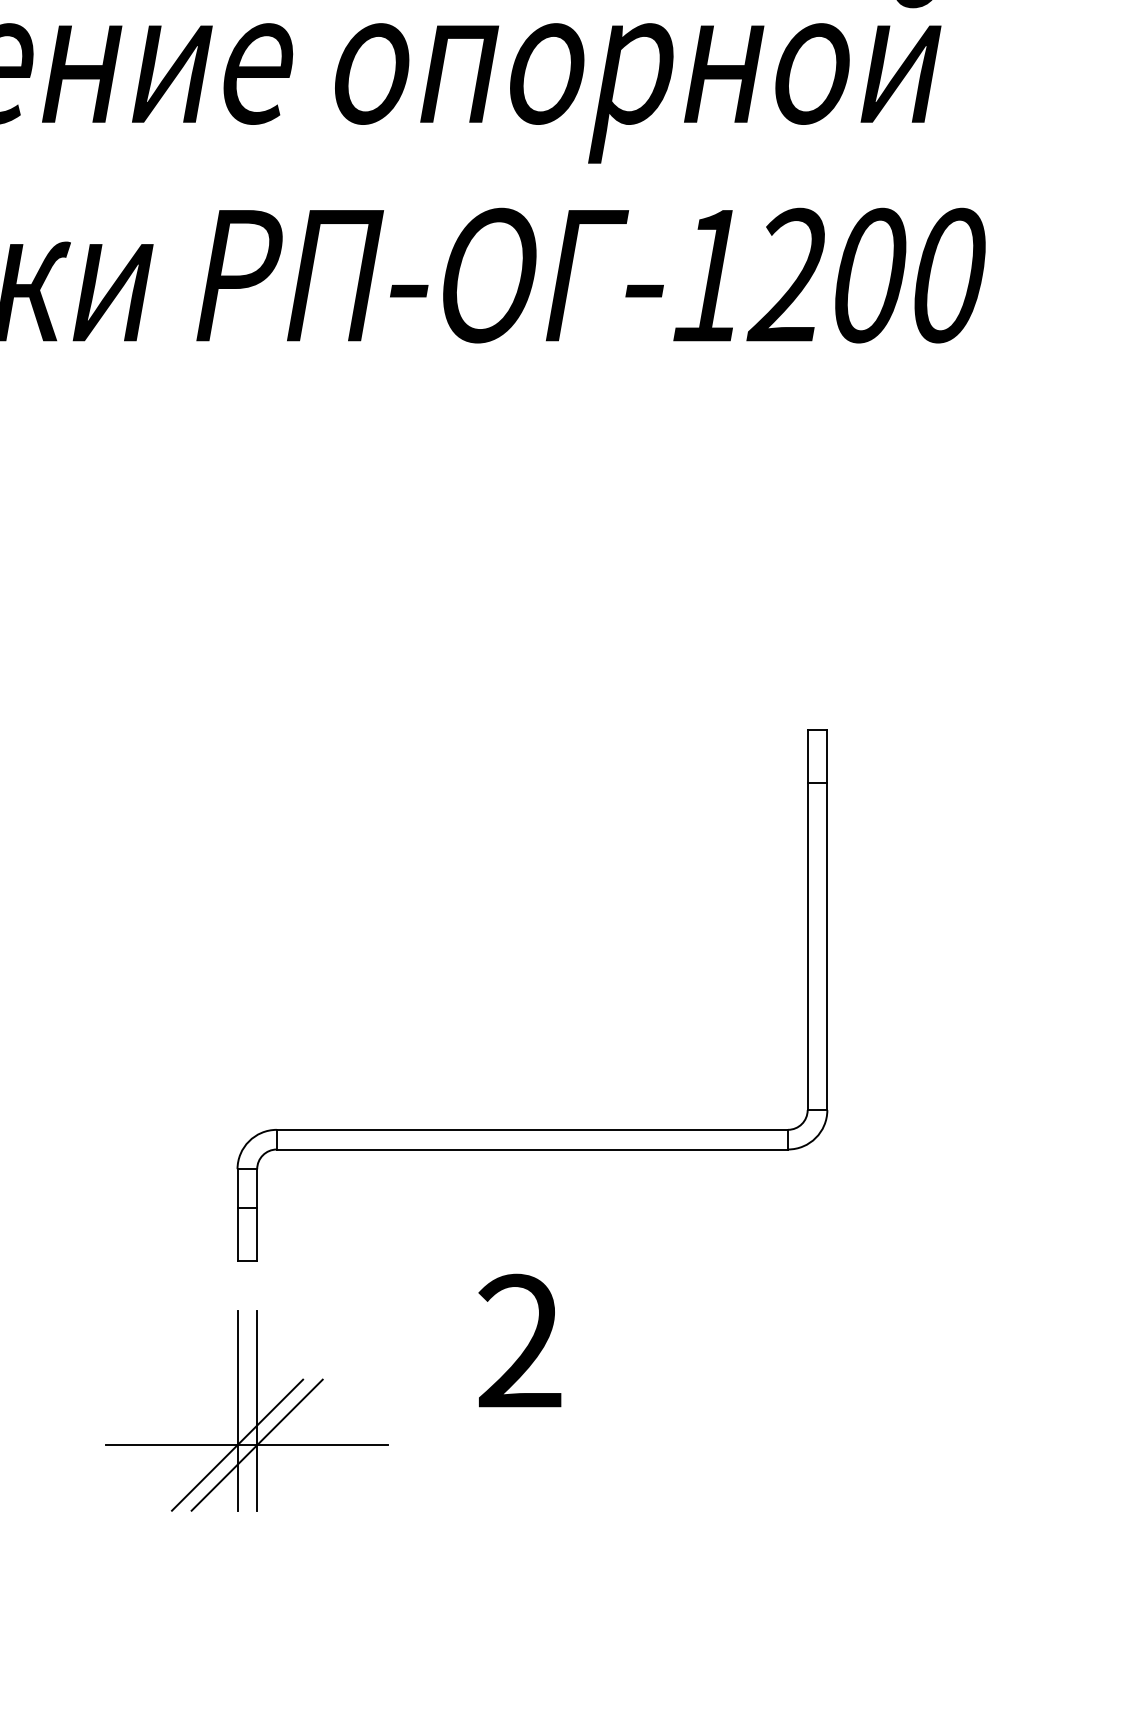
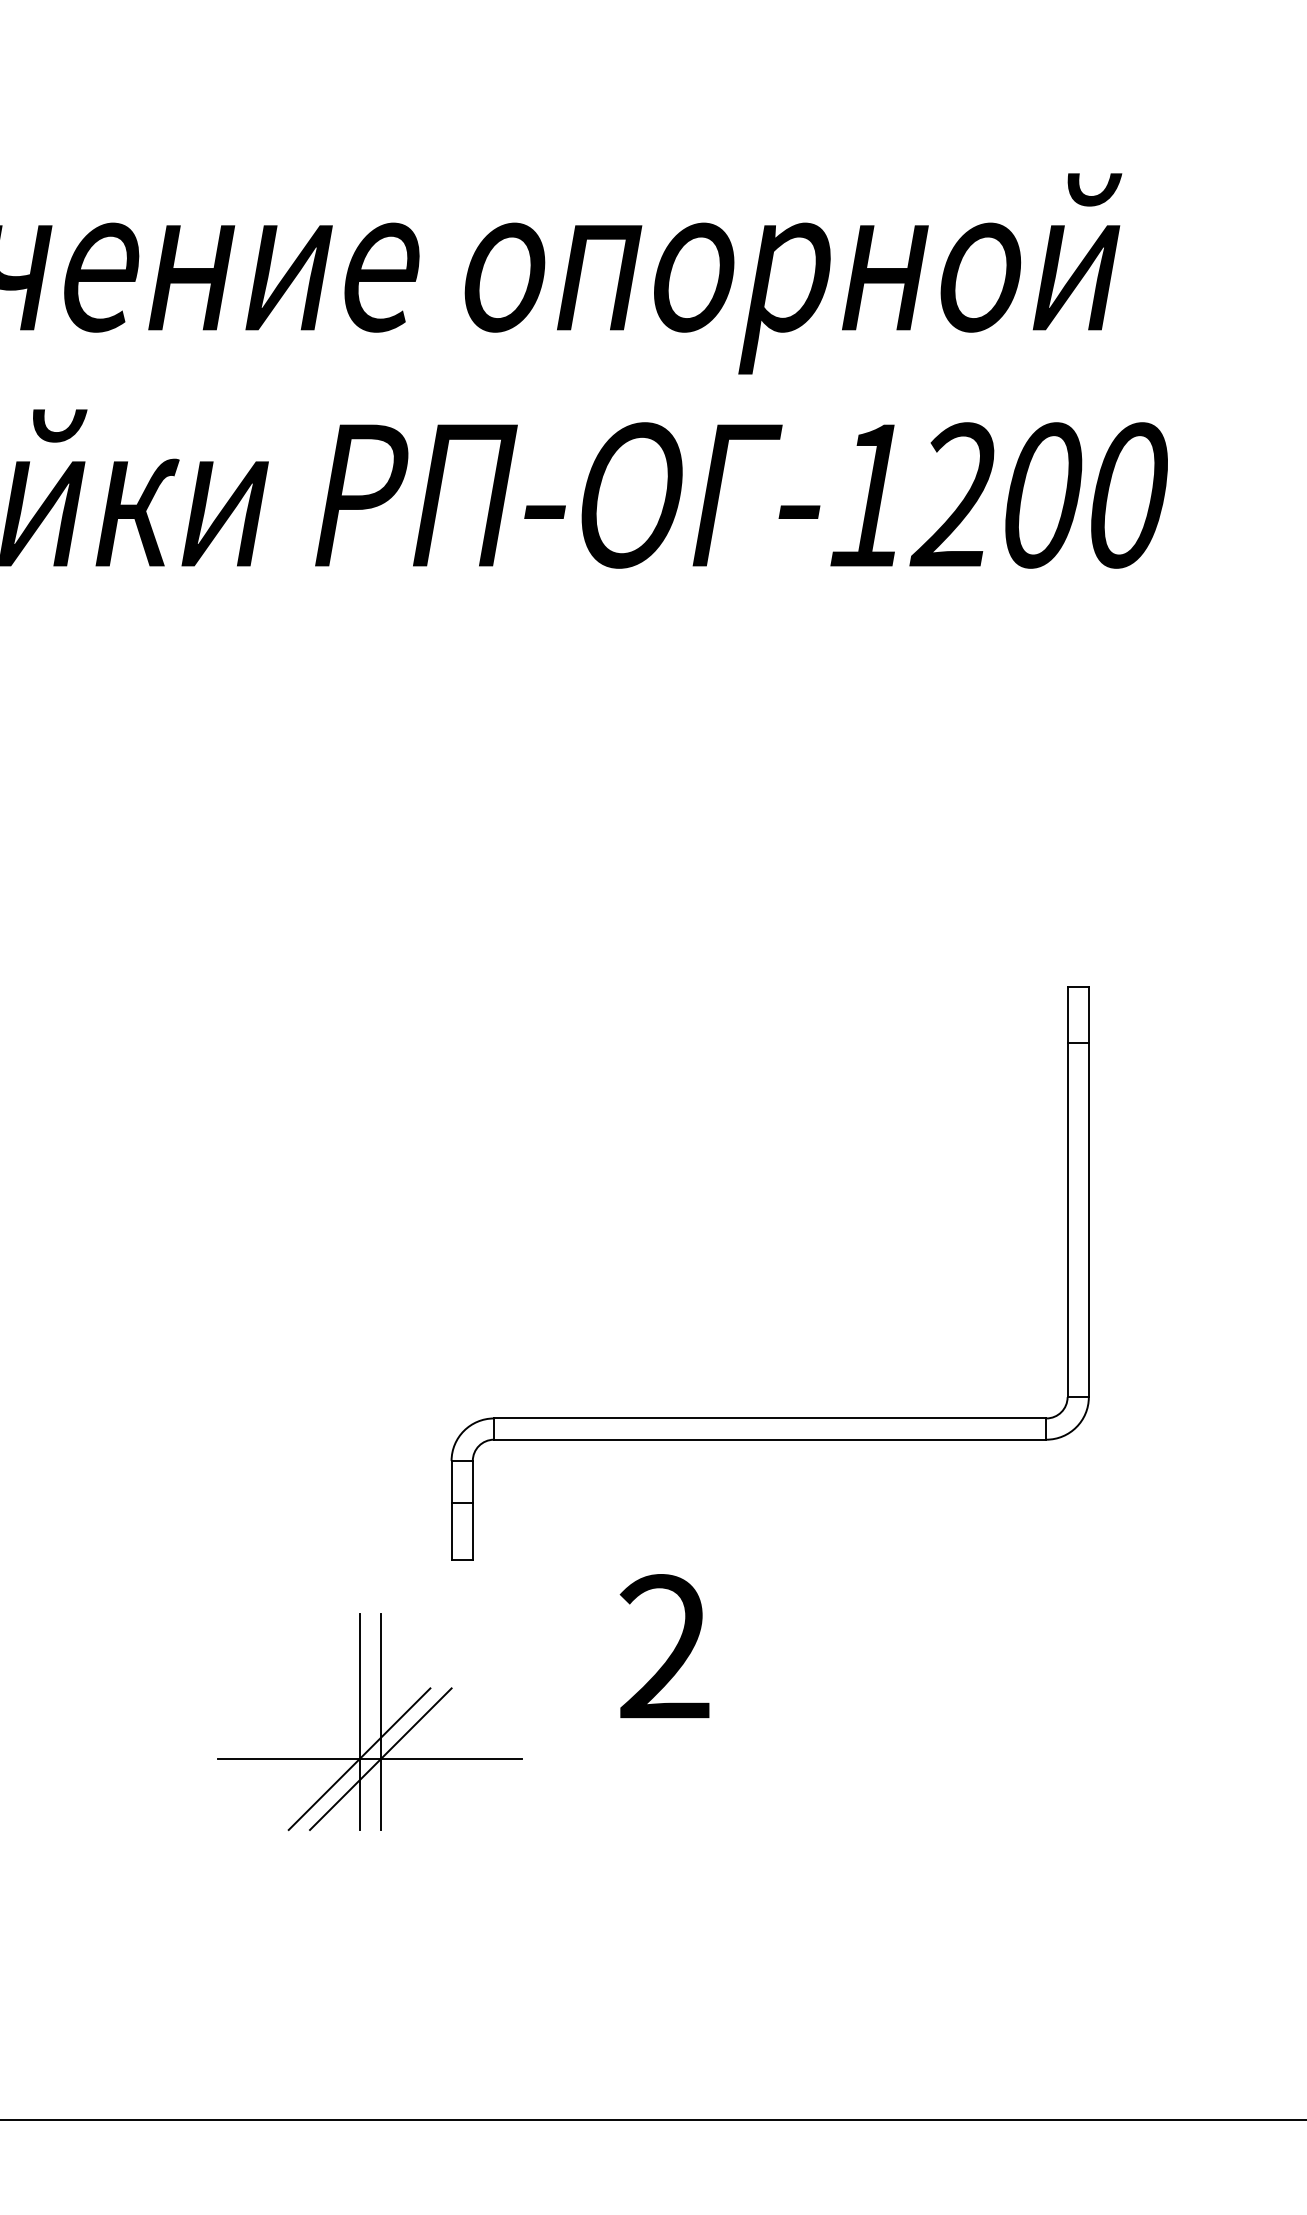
part: (531, 1128) -> (769, 1417), moved

